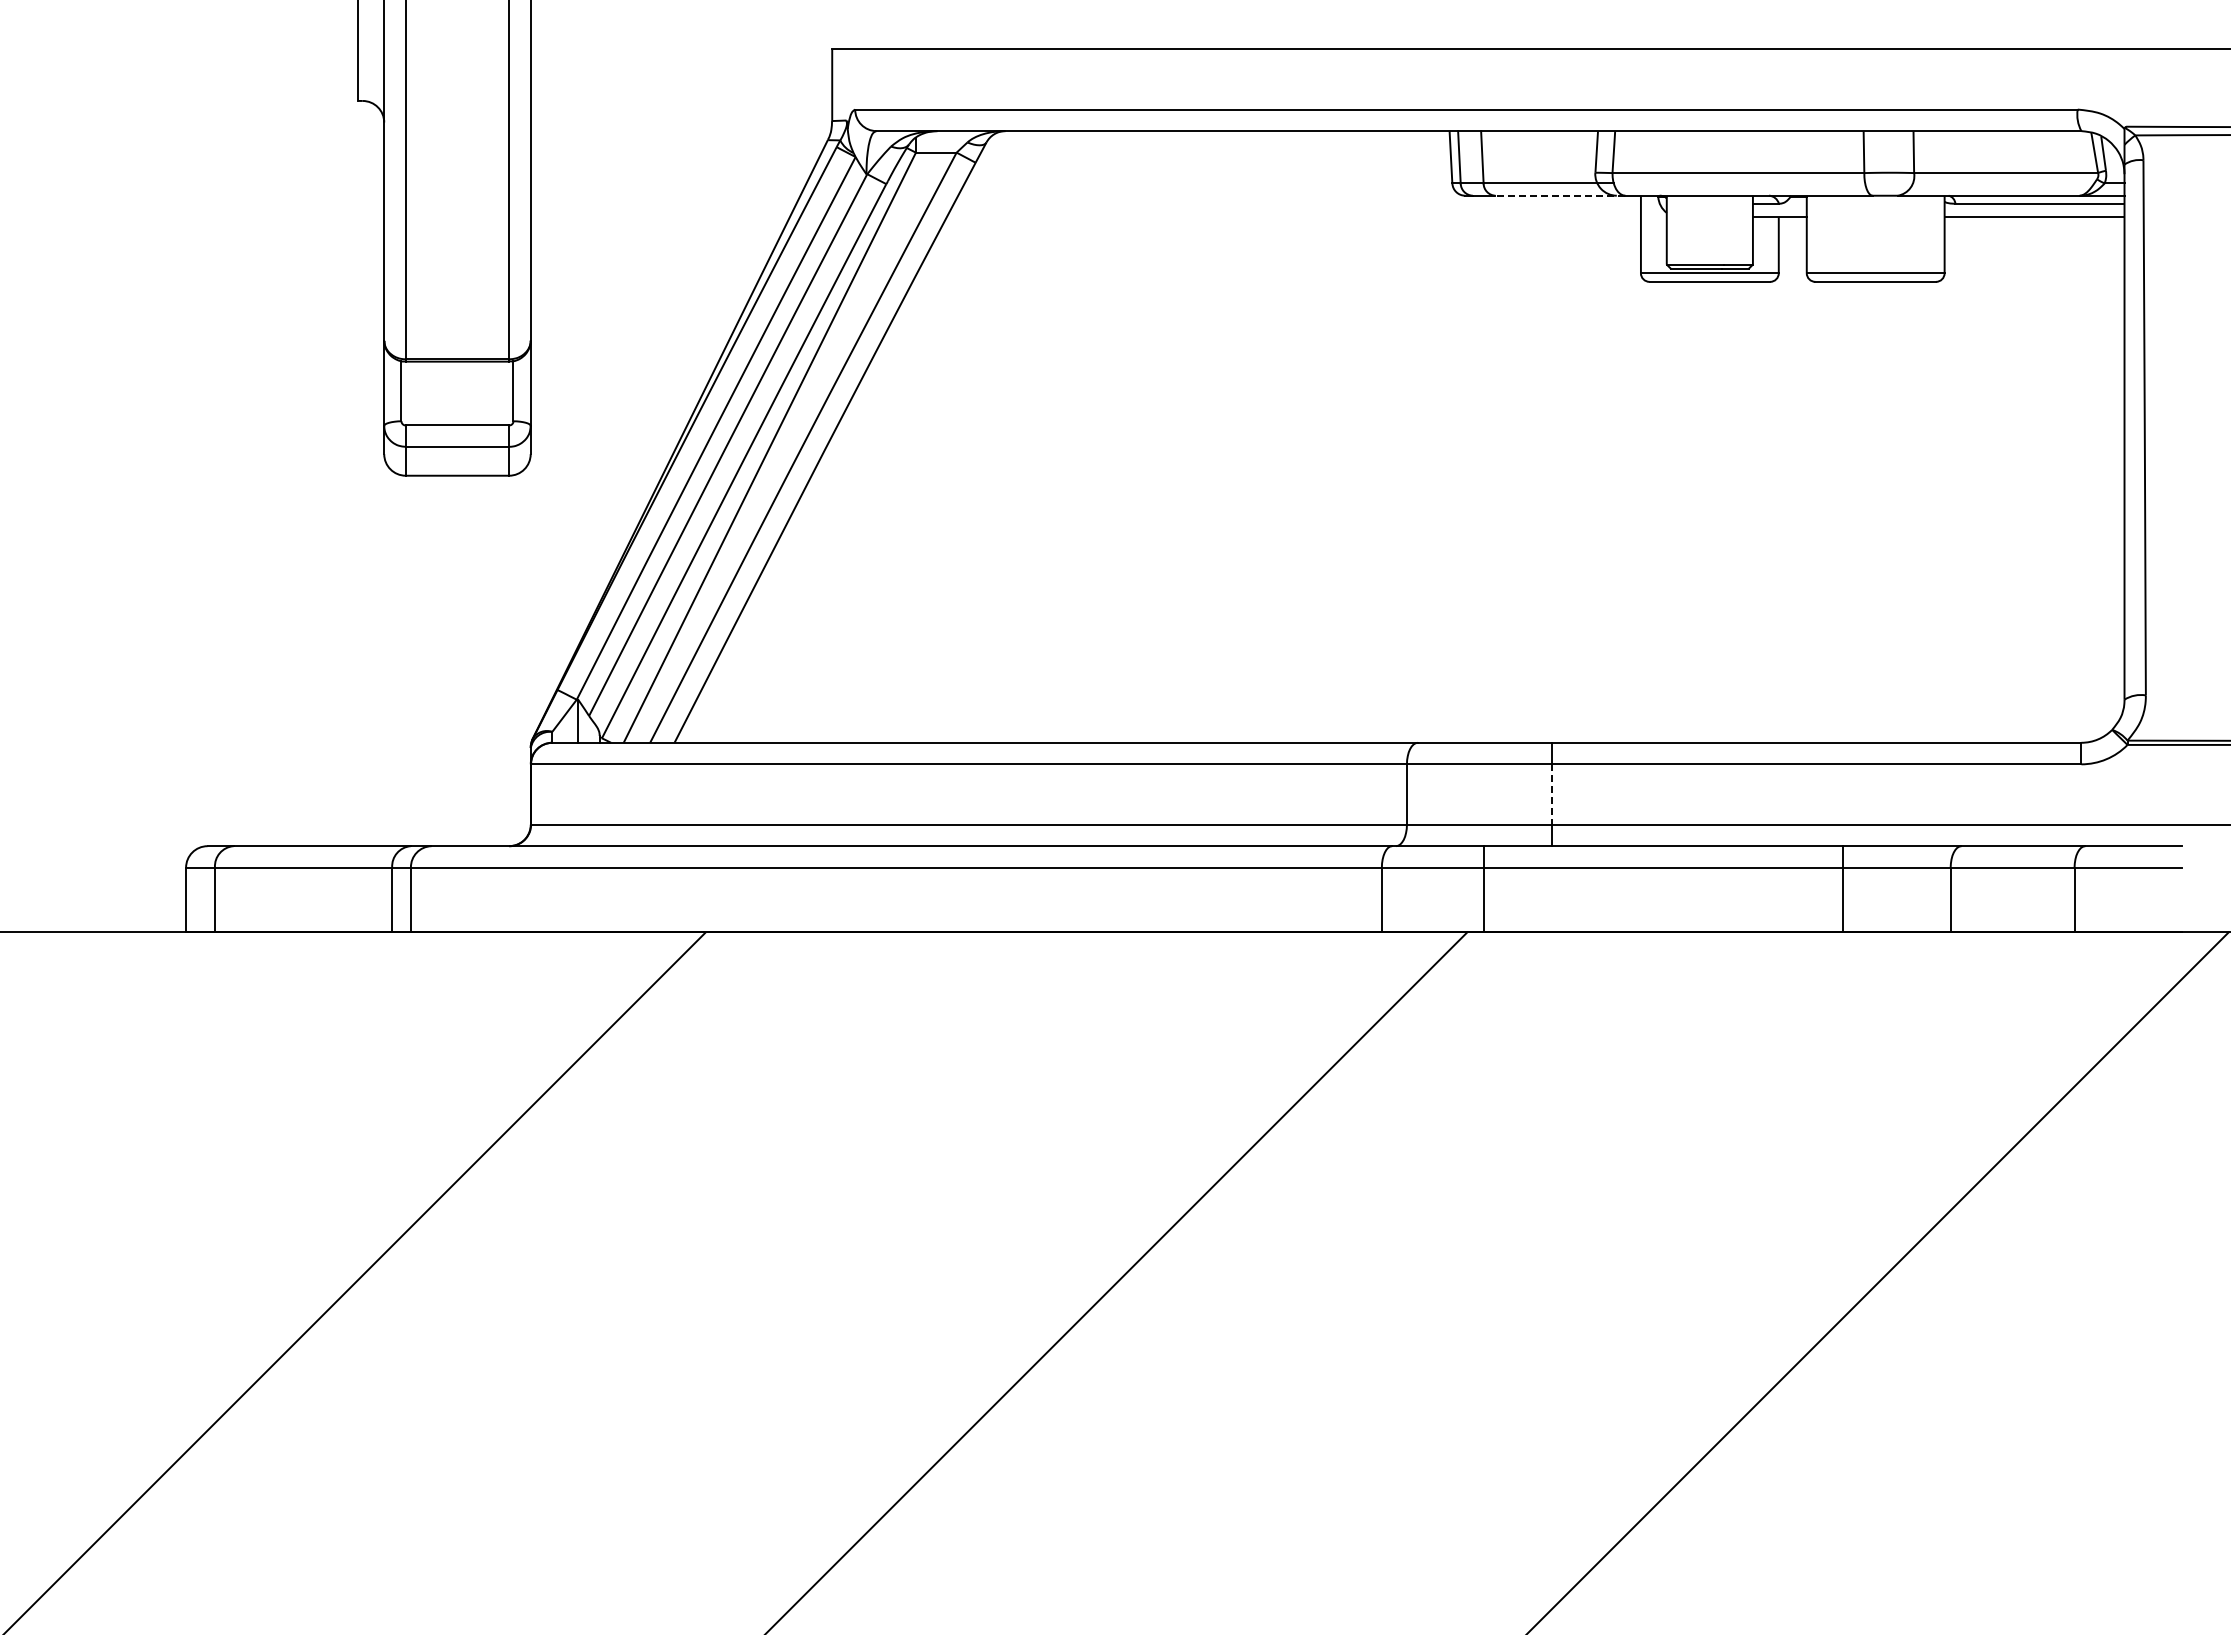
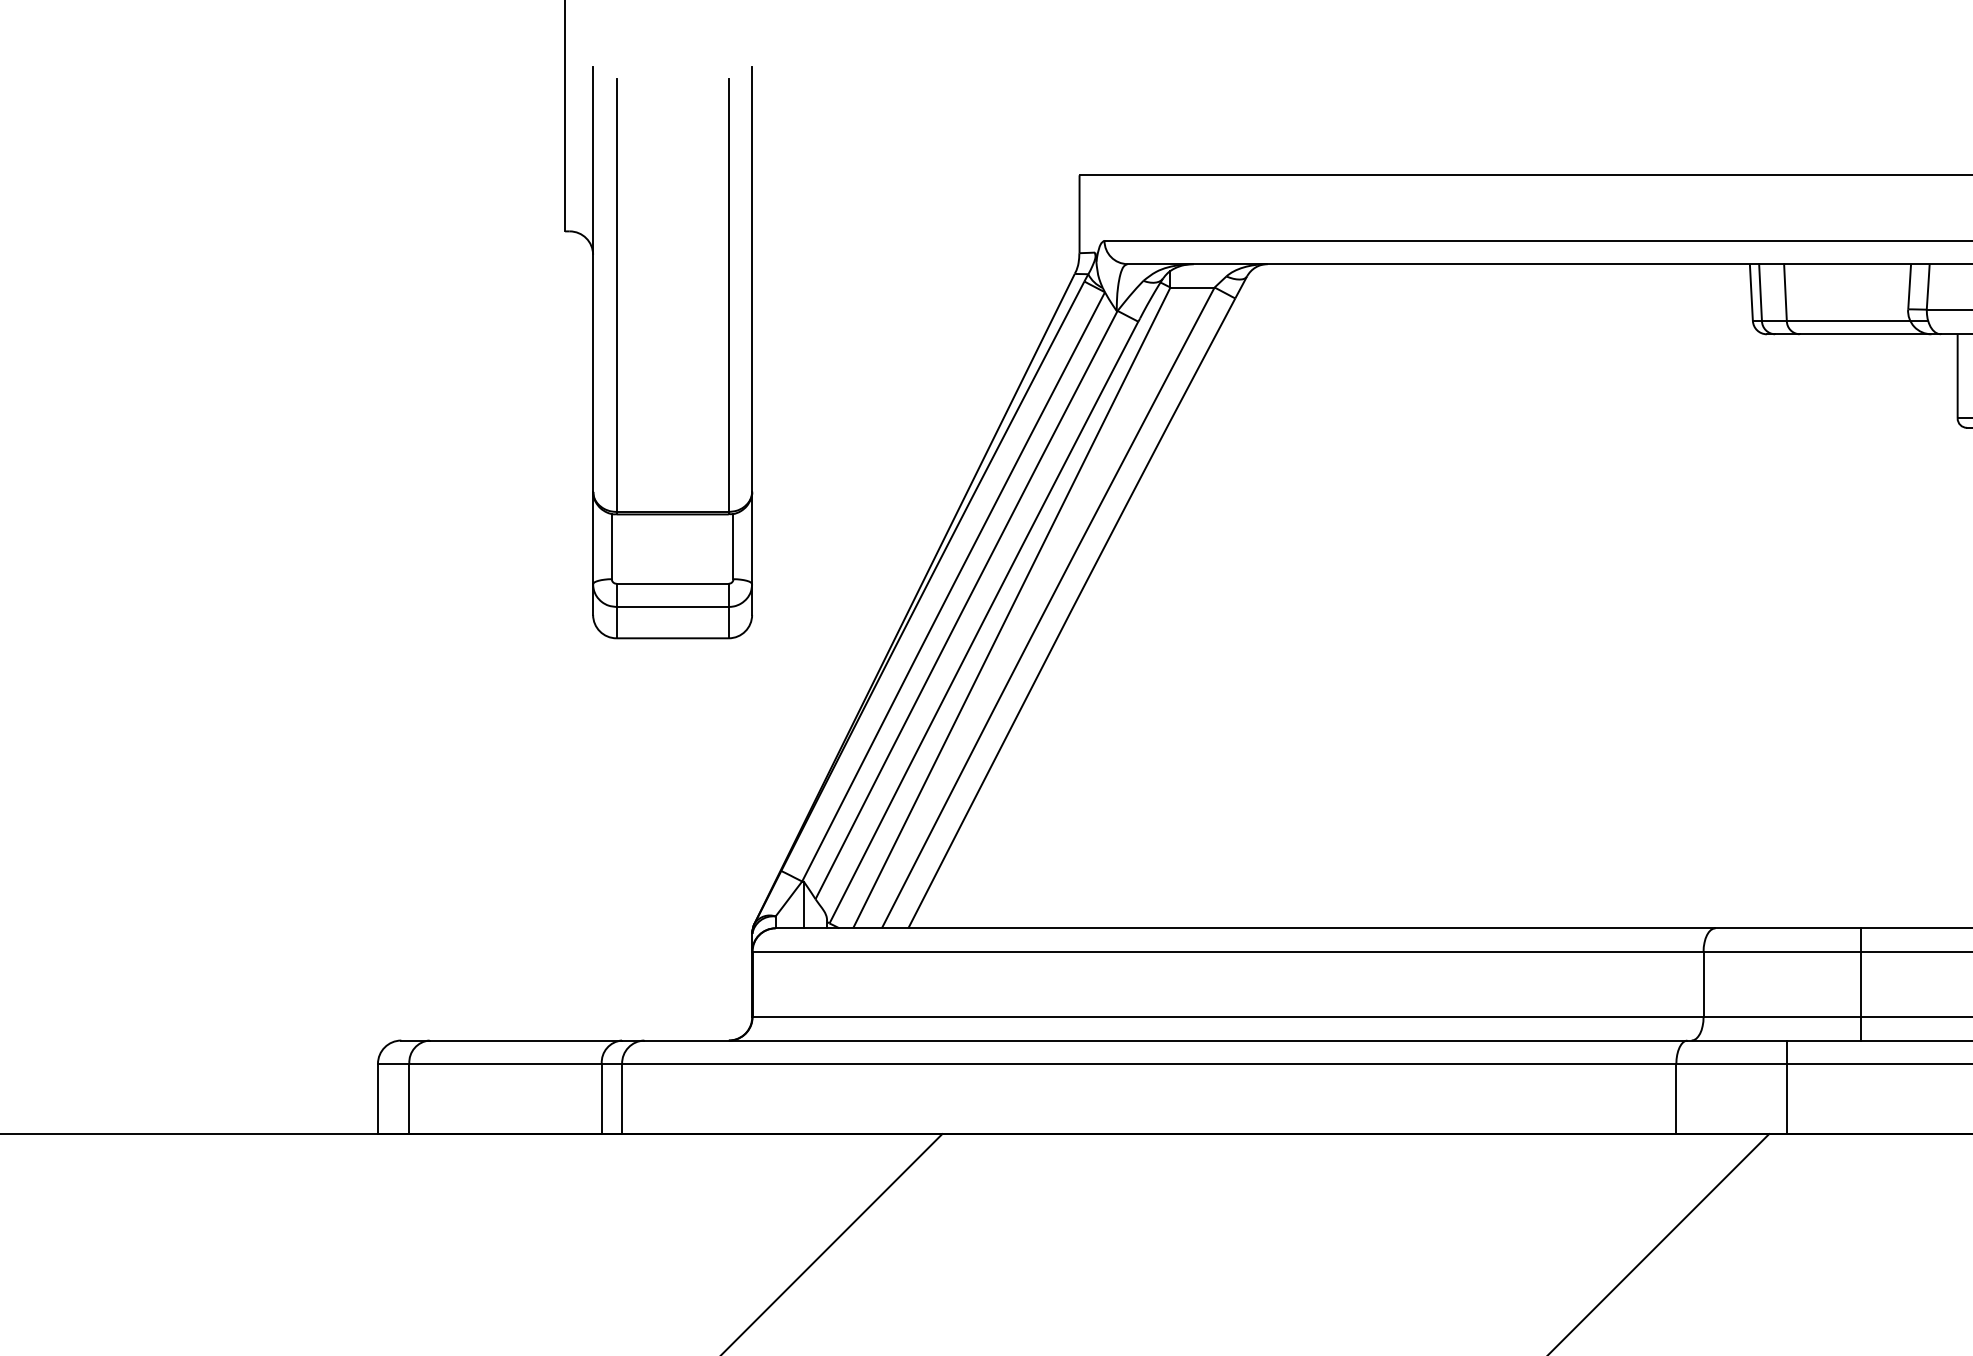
line: (1559, 195) -> (1869, 334), dashed -> solid
line: (1551, 794) -> (1860, 984), dashed -> solid

